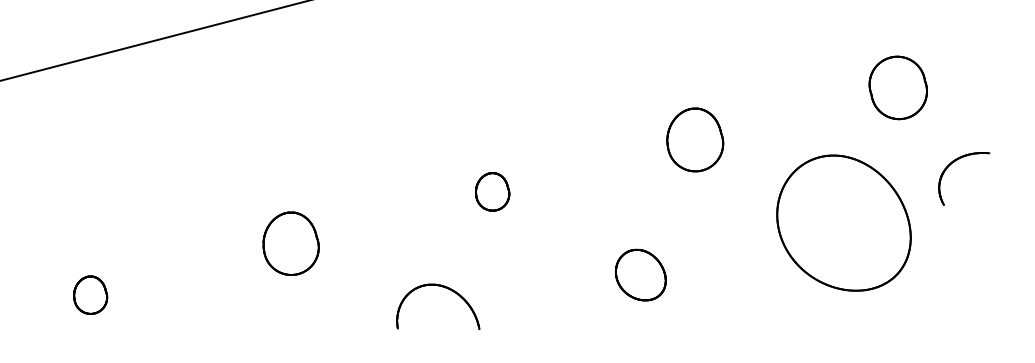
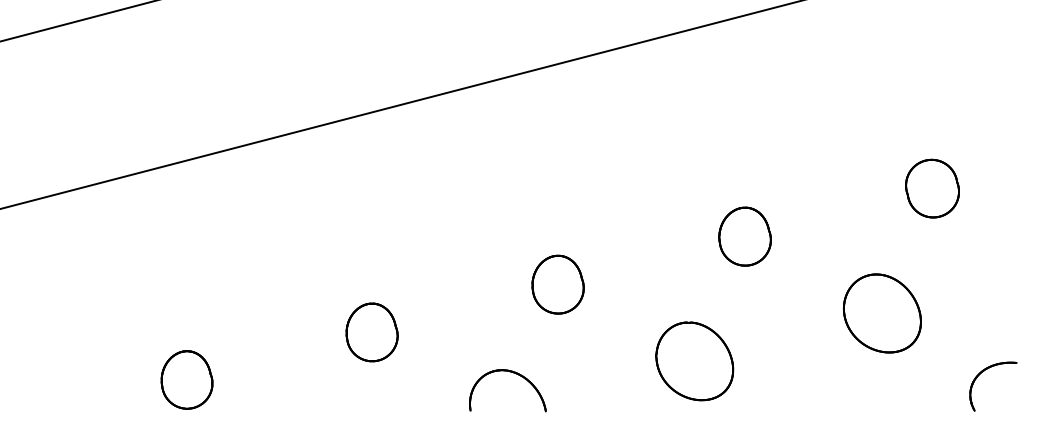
part: (954, 162) -> (984, 371), moved
part: (491, 191) -> (557, 284), size x1.67
part: (844, 223) -> (882, 313), size x0.62
part: (640, 275) -> (694, 361), size x1.67
part: (90, 294) -> (186, 379), size x1.67

